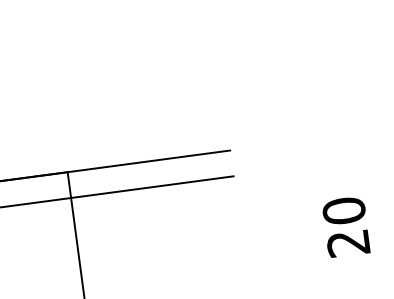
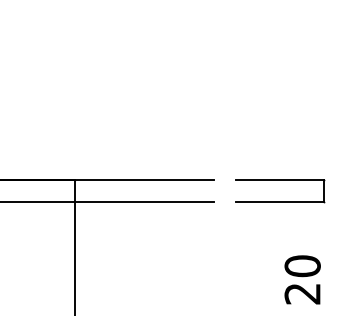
part: (311, 165) -> (280, 201), added
text: (345, 226) -> (302, 279), moved

